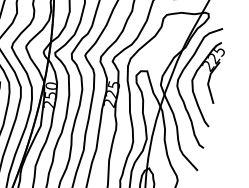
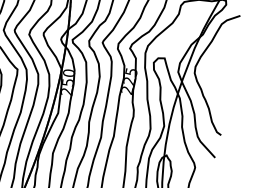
part: (208, 84) -> (225, 71), removed

